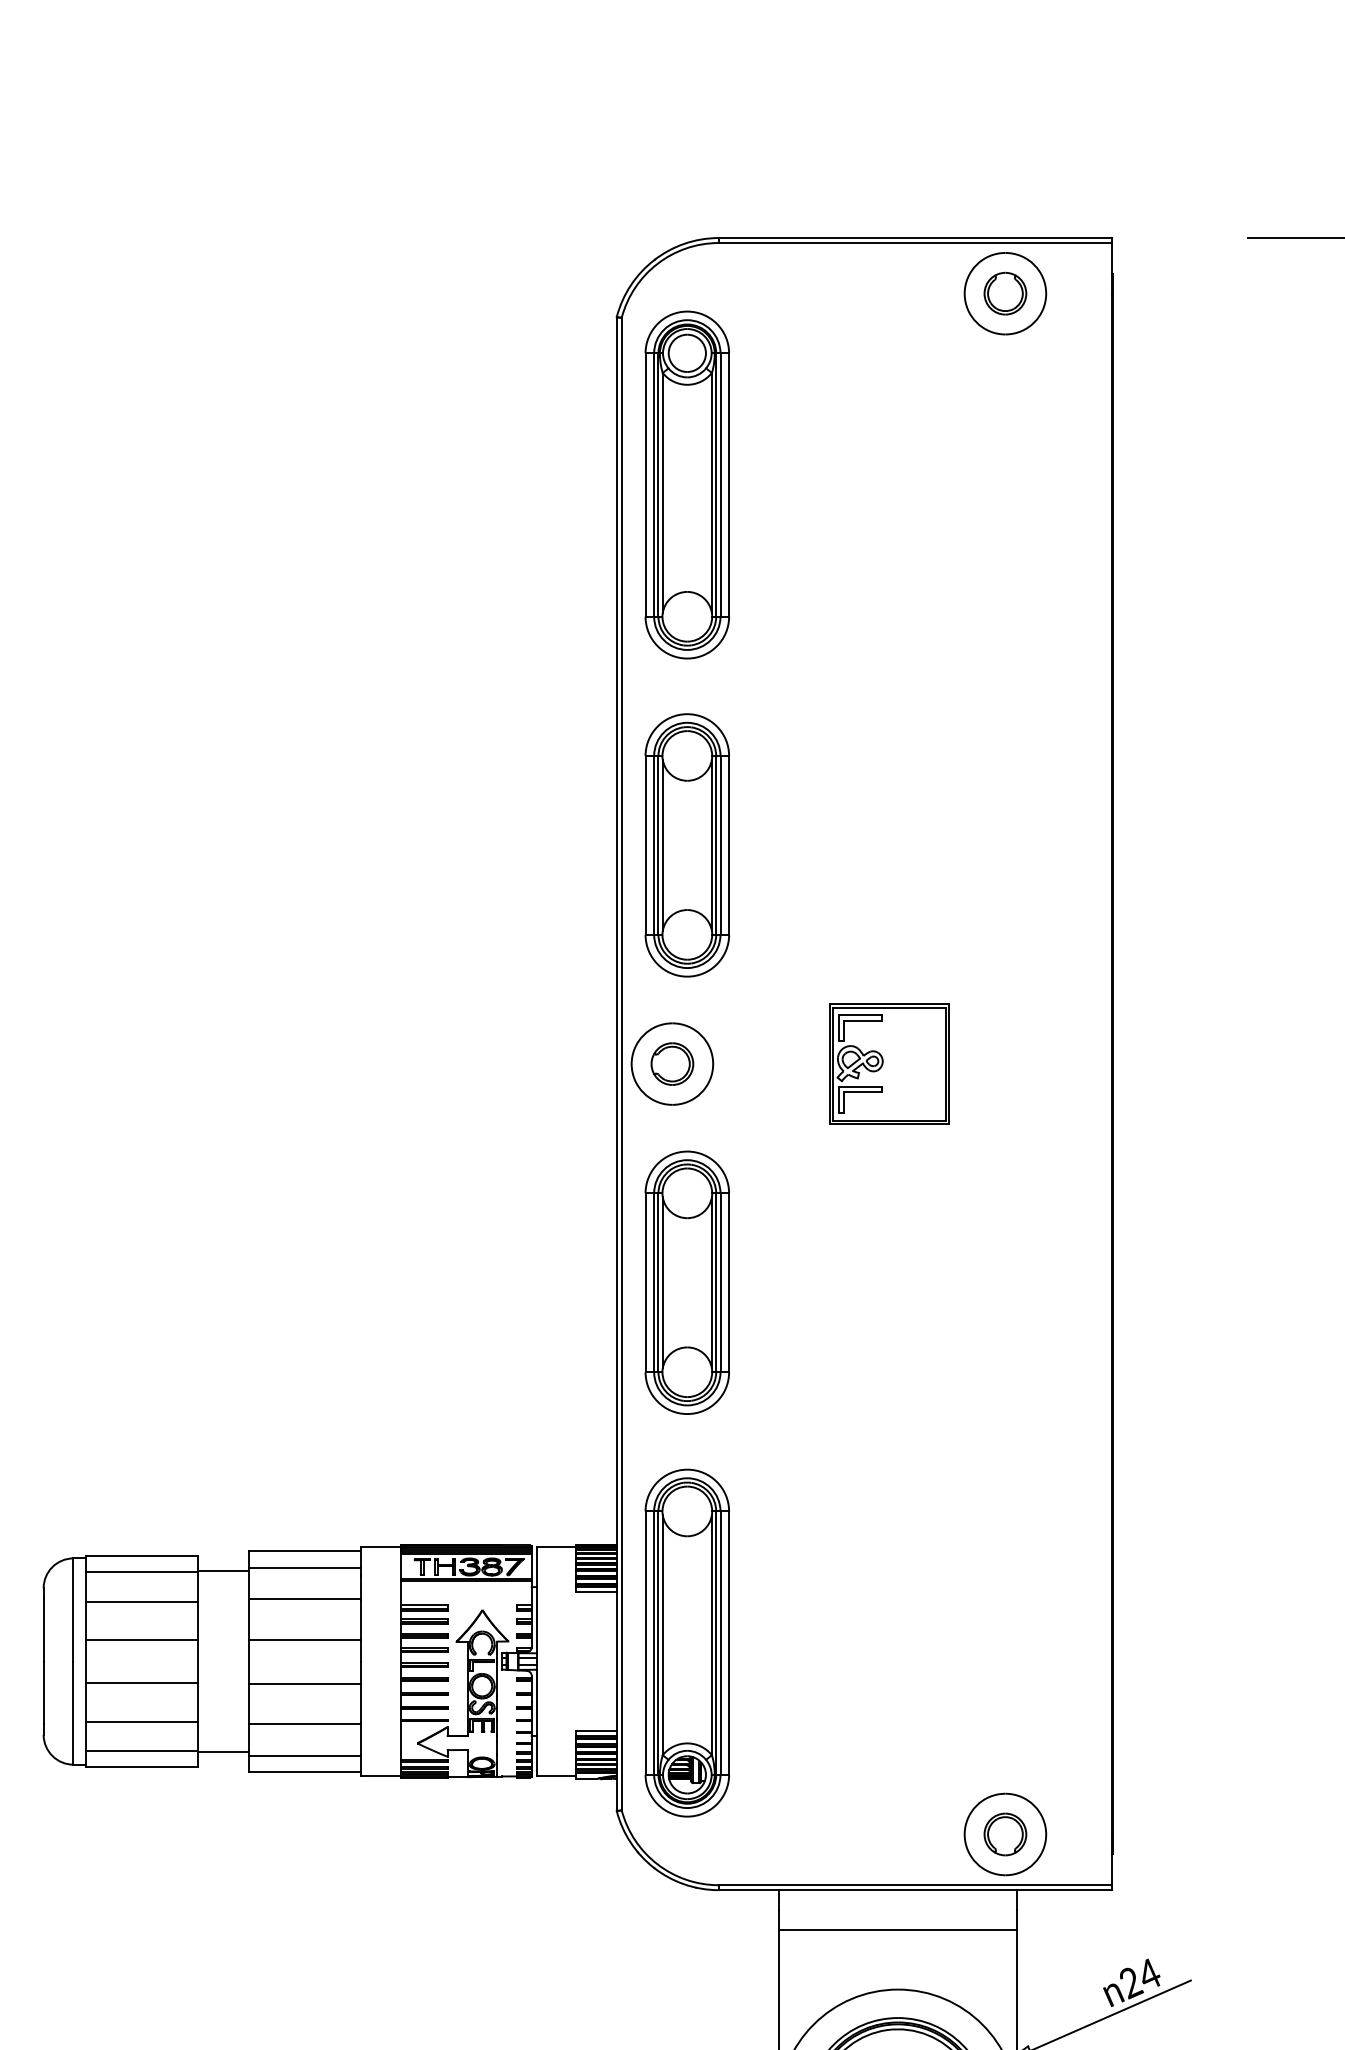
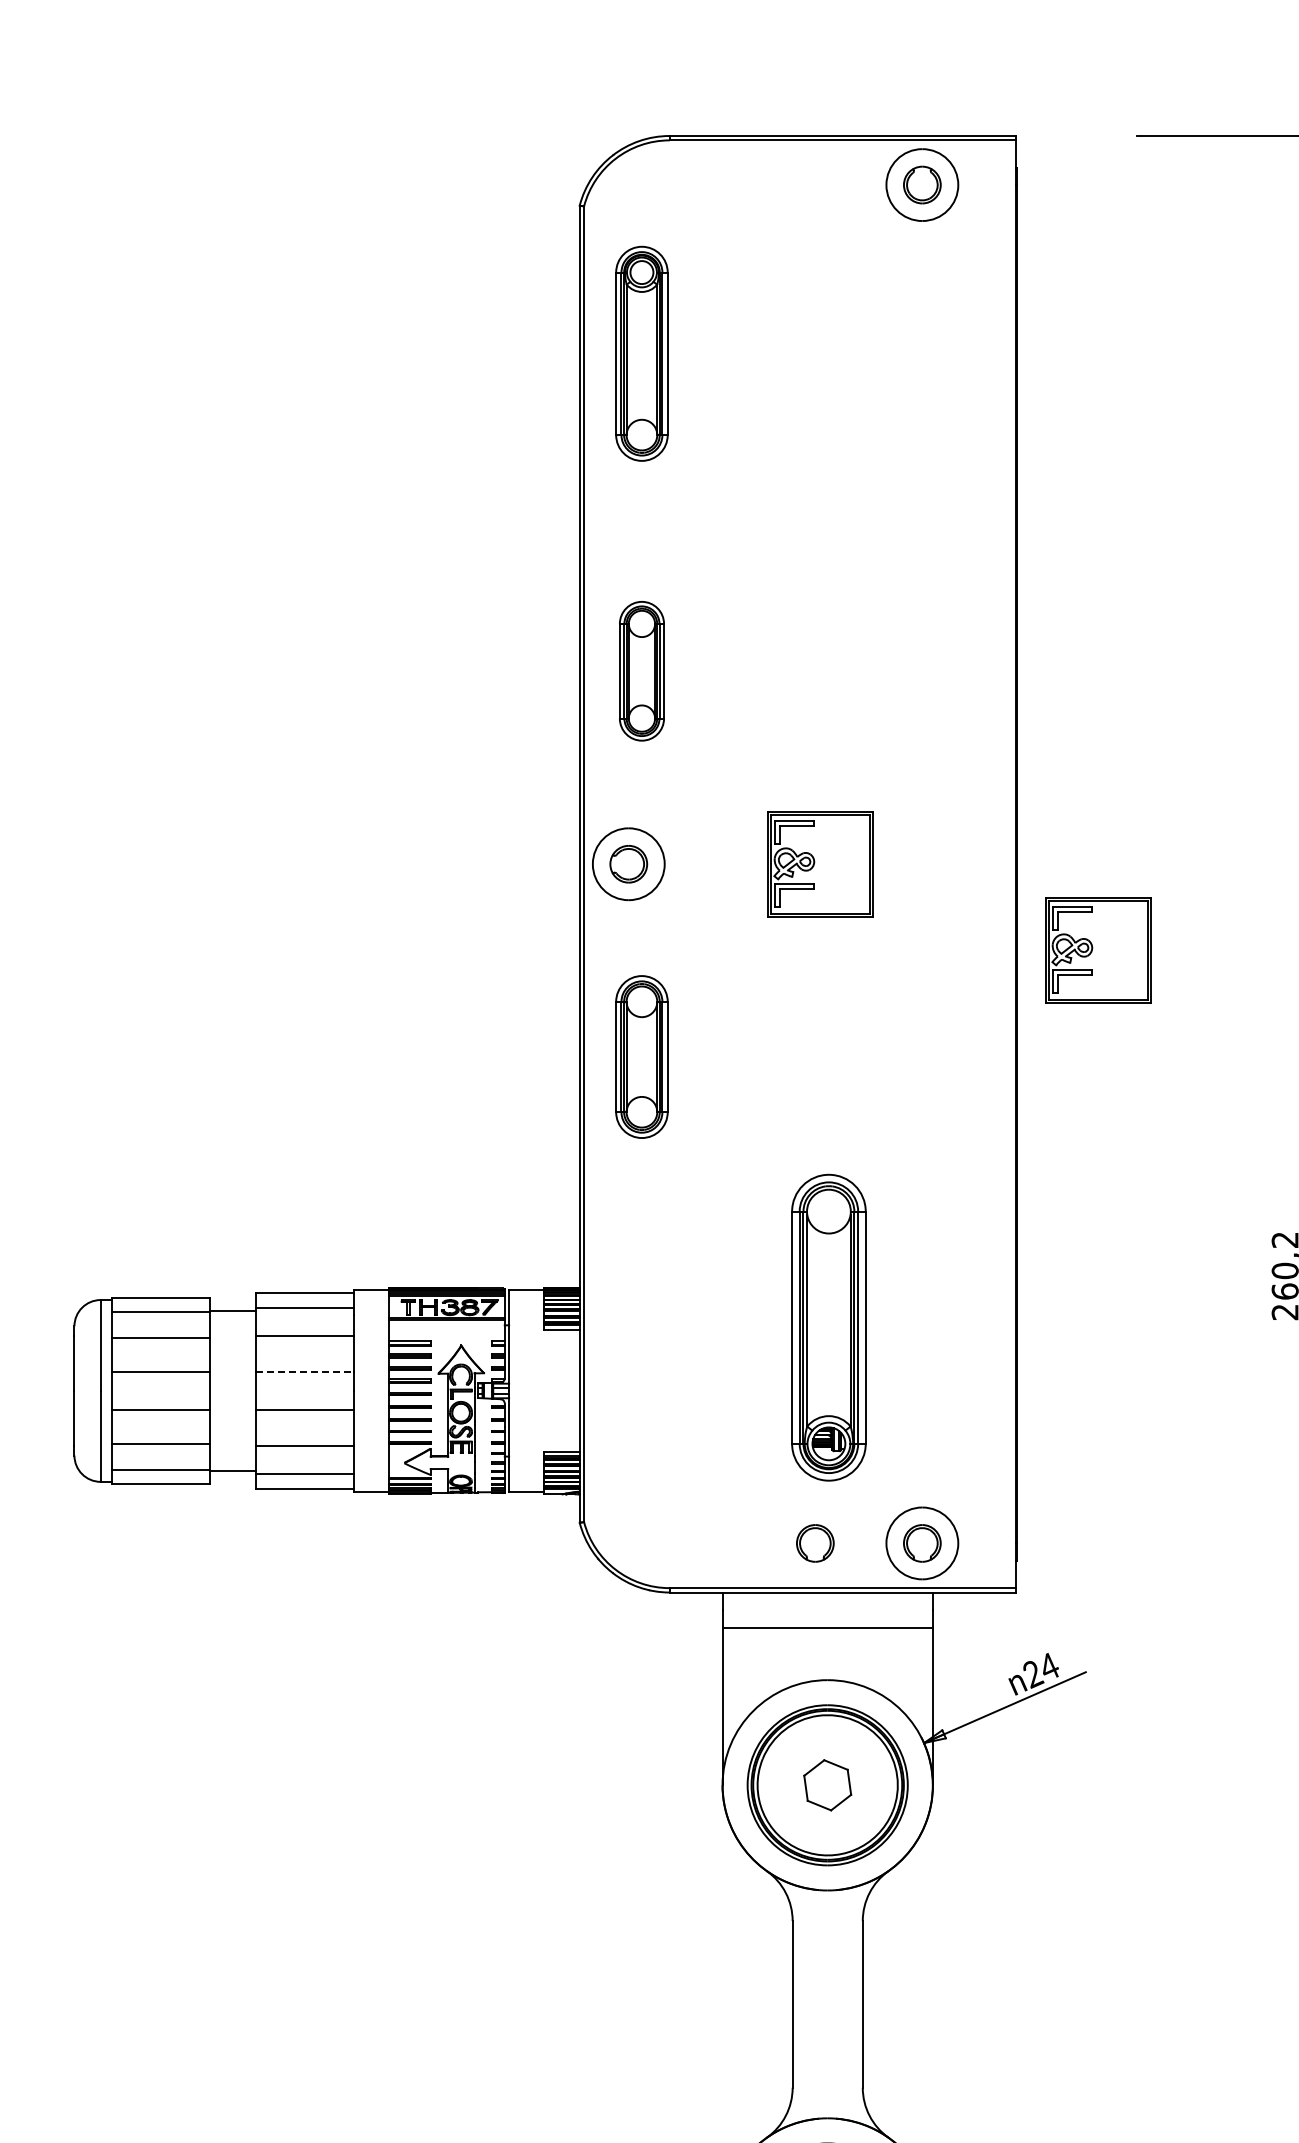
part: (686, 484) -> (641, 353), size x0.7
part: (686, 844) -> (641, 670), size x0.6
part: (1205, 1161) -> (1098, 950), added
part: (686, 1282) -> (641, 1056), size x0.7
line: (305, 1639) -> (305, 1371), solid -> dashed
part: (686, 1642) -> (828, 1327), moved
part: (884, 1834) -> (815, 1543), added

